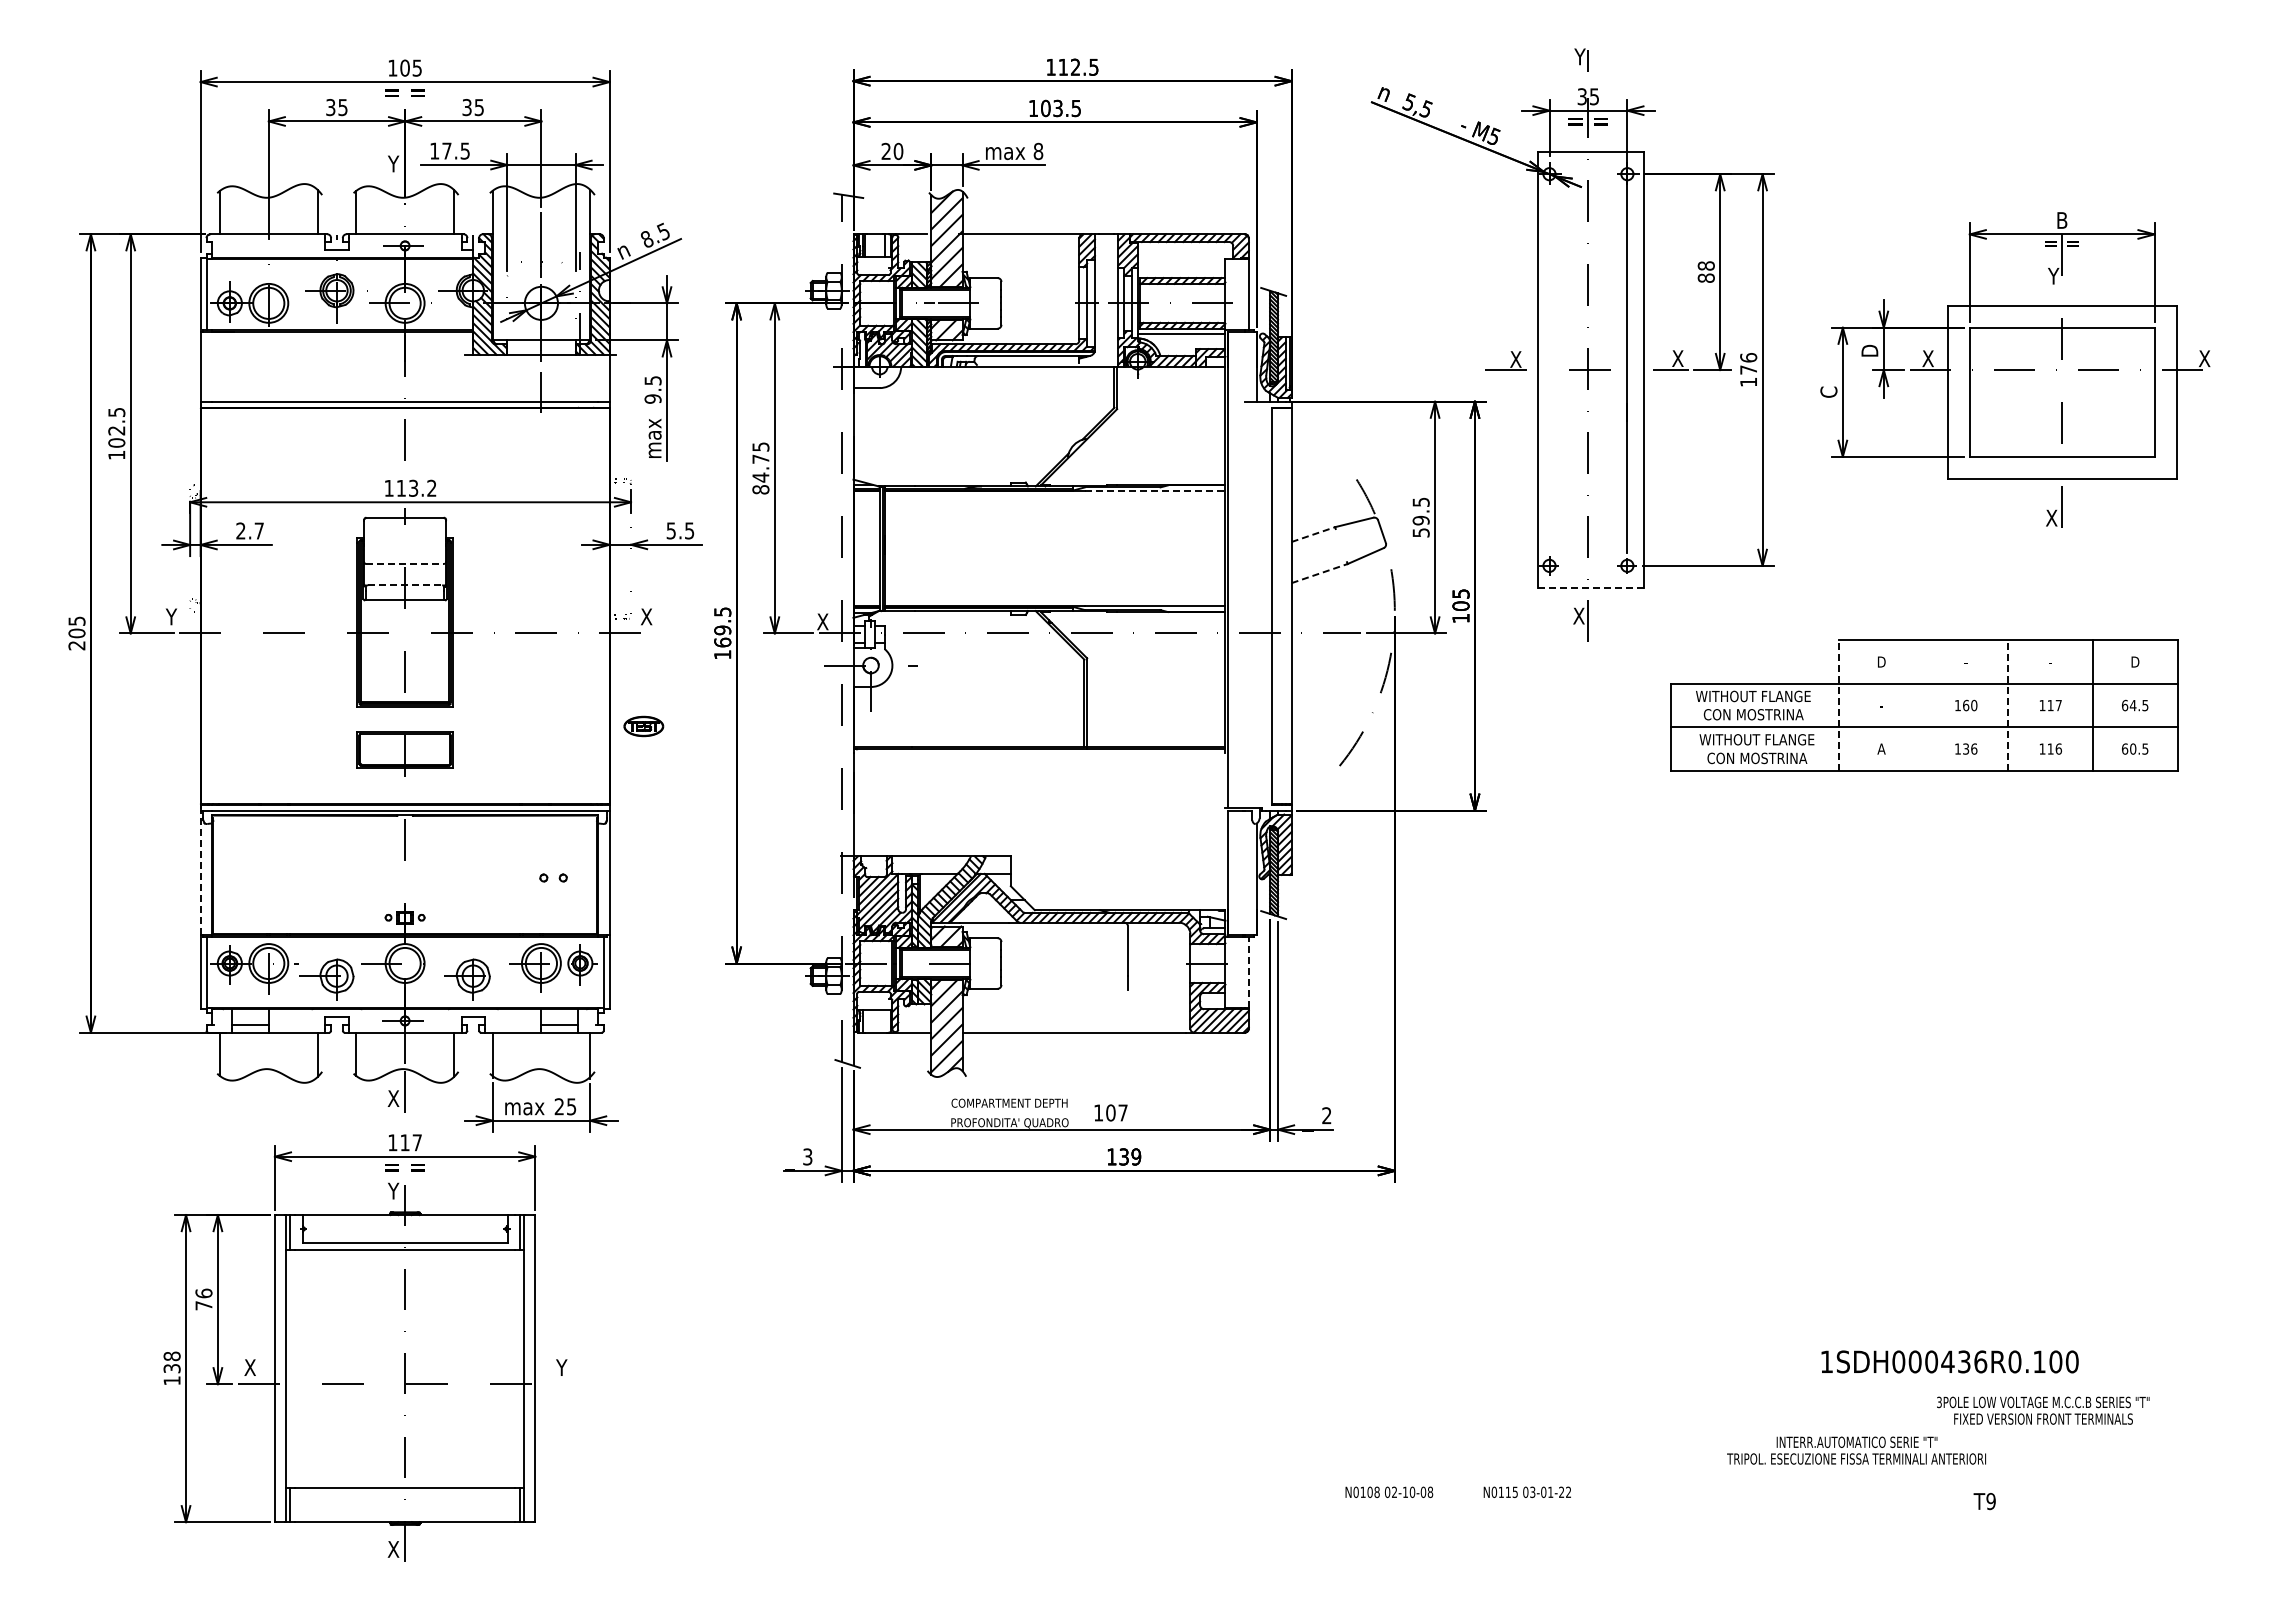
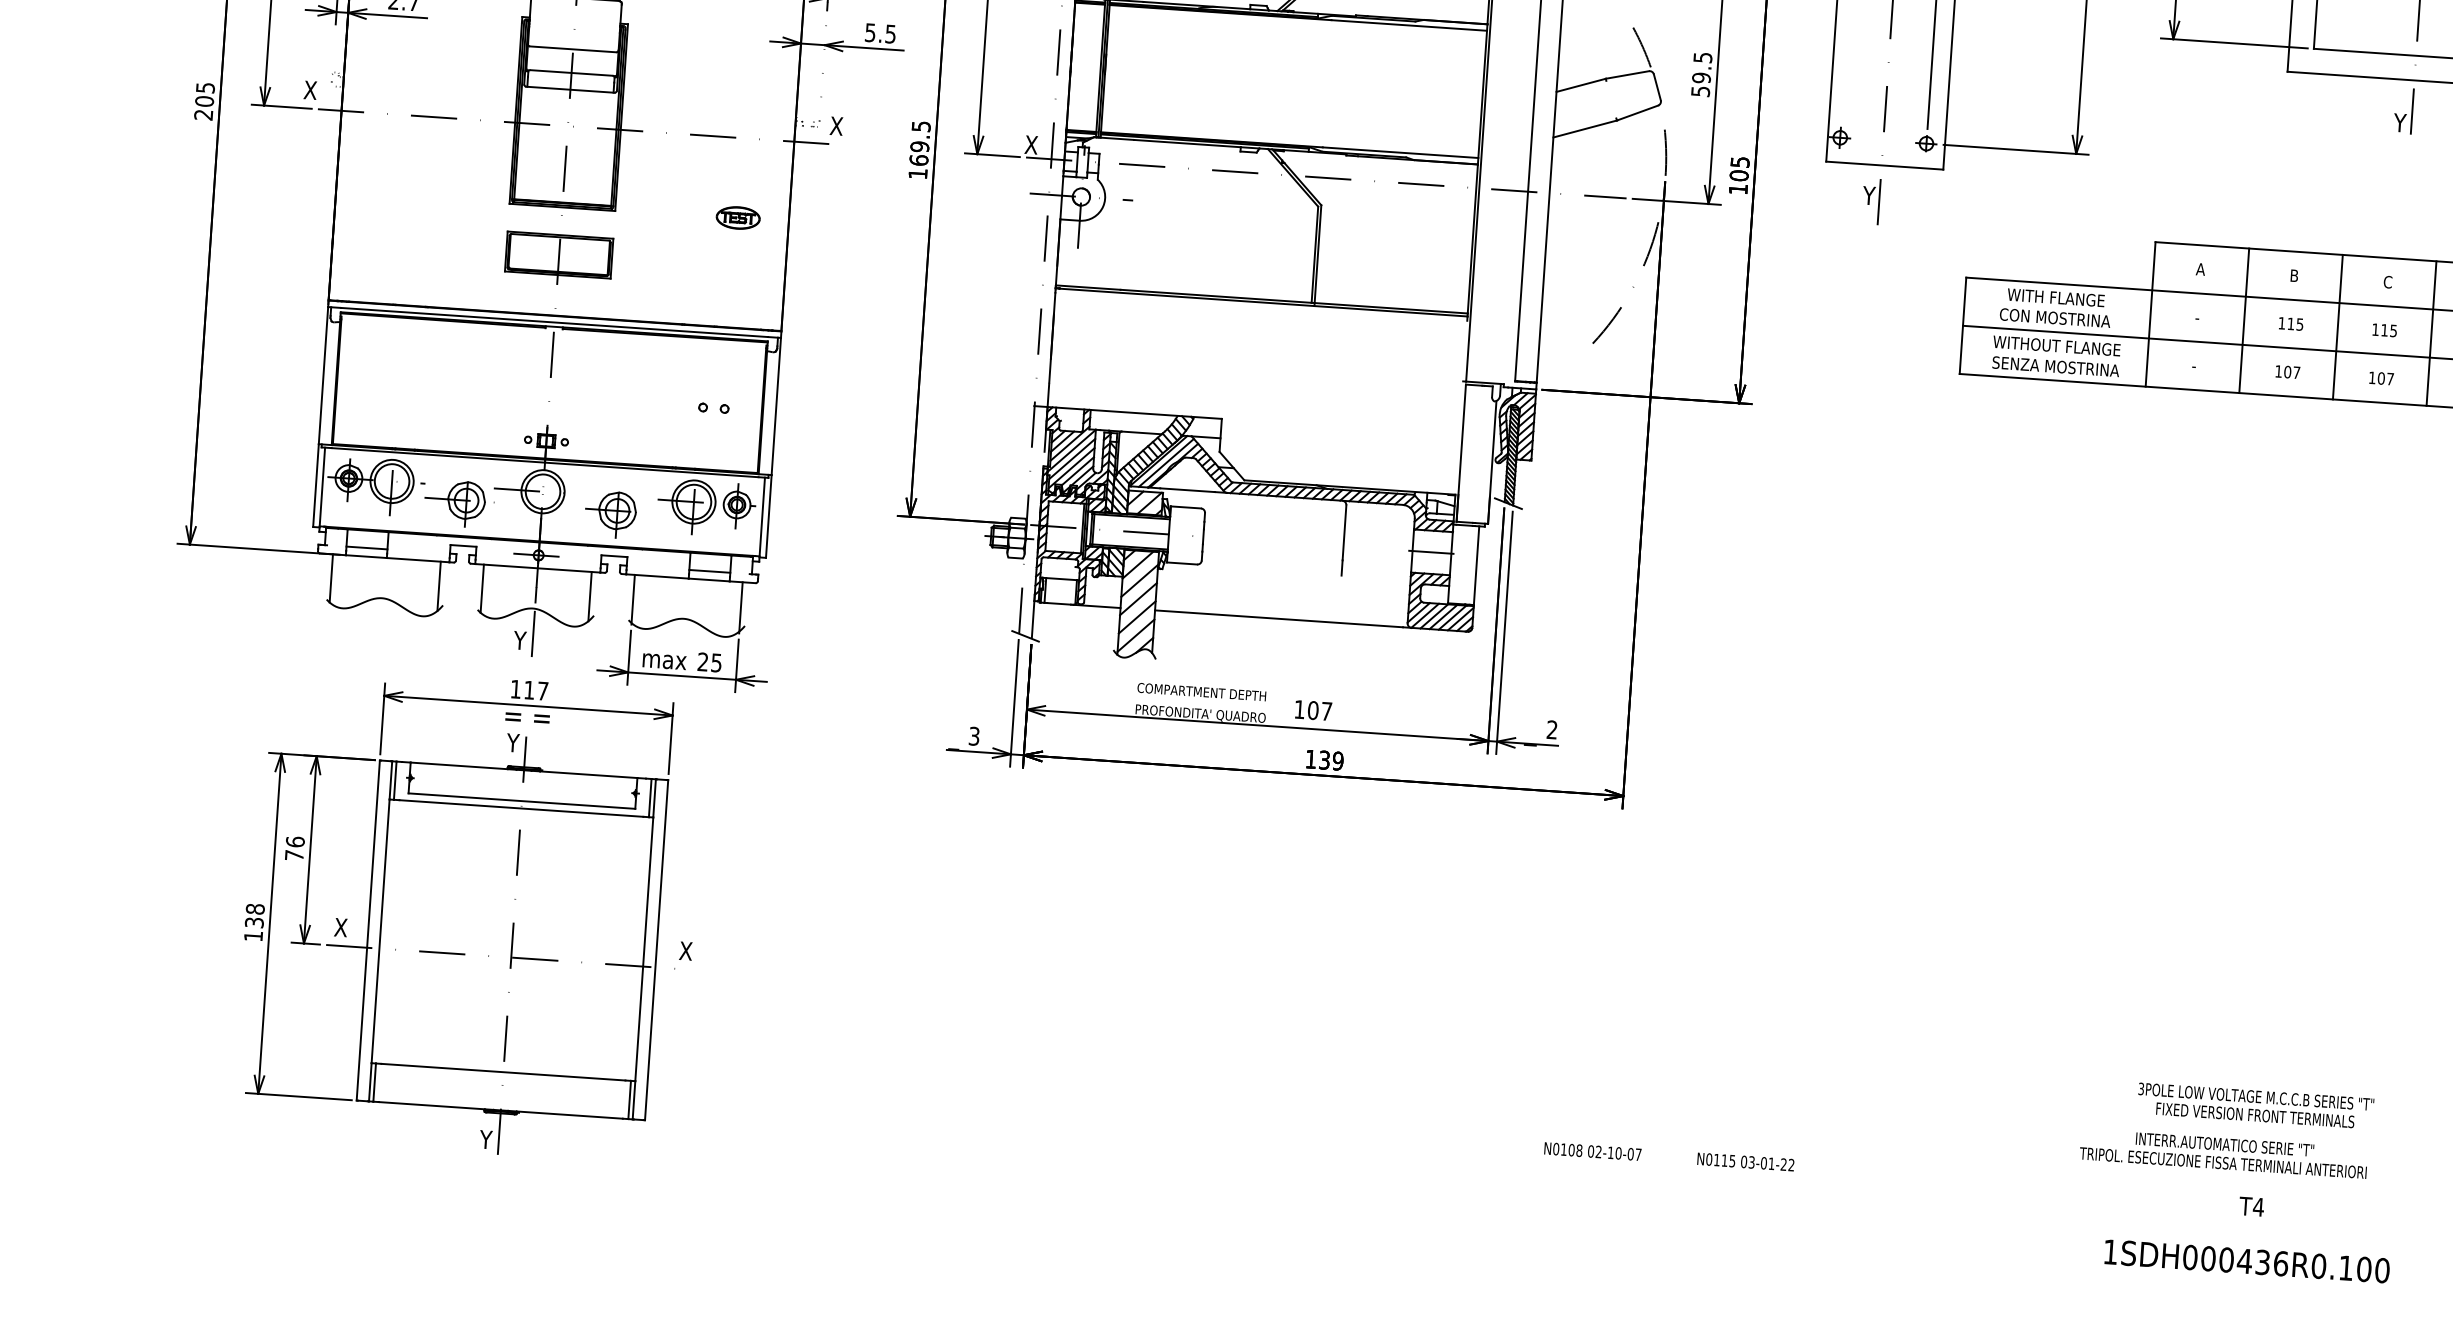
line: (1155, 491) -> (1409, 25), dashed -> solid
text: (2051, 518) -> (2399, 123), X -> Y
line: (1313, 534) -> (1581, 85), dashed -> solid
line: (405, 564) -> (573, 49), dashed -> solid
line: (1319, 573) -> (1584, 128), dashed -> solid
line: (405, 585) -> (571, 73), dashed -> solid
line: (1591, 588) -> (1885, 166), dashed -> solid
text: (171, 616) -> (310, 89), Y -> X
text: (1578, 616) -> (1868, 196), X -> Y
text: (1881, 661) -> (2200, 268), D -> A
text: (1966, 661) -> (2294, 275), - -> B
text: (2050, 661) -> (2387, 281), - -> C
text: (1753, 696) -> (2056, 297), WITHOUT FLANGE -> WITH FLANGE
line: (1839, 705) -> (2150, 314), dashed -> solid
line: (1923, 705) -> (2243, 320), added
text: (1970, 705) -> (2295, 324), 160 -> 115
line: (2008, 705) -> (2337, 327), dashed -> solid
text: (2058, 705) -> (2393, 330), 117 -> 115
part: (643, 726) -> (737, 218), moved
text: (1881, 748) -> (2194, 365), A -> -
text: (1970, 748) -> (2292, 371), 136 -> 107
text: (2054, 748) -> (2385, 378), 116 -> 107
text: (1757, 758) -> (2056, 366), CON MOSTRINA -> SENZA MOSTRINA
line: (200, 872) -> (323, 375), dashed -> solid
line: (1248, 972) -> (1476, 565), dashed -> solid
text: (393, 1098) -> (519, 640), X -> Y
text: (1949, 1361) -> (2246, 1260), moved
text: (561, 1367) -> (685, 950), Y -> X
text: (2043, 1410) -> (2255, 1105), moved
text: (1856, 1450) -> (2223, 1153), moved
text: (1430, 1492) -> (1638, 1154), 02-10-08 -> 02-10-07
text: (1991, 1501) -> (2259, 1207), T9 -> T4
text: (393, 1549) -> (485, 1139), X -> Y

